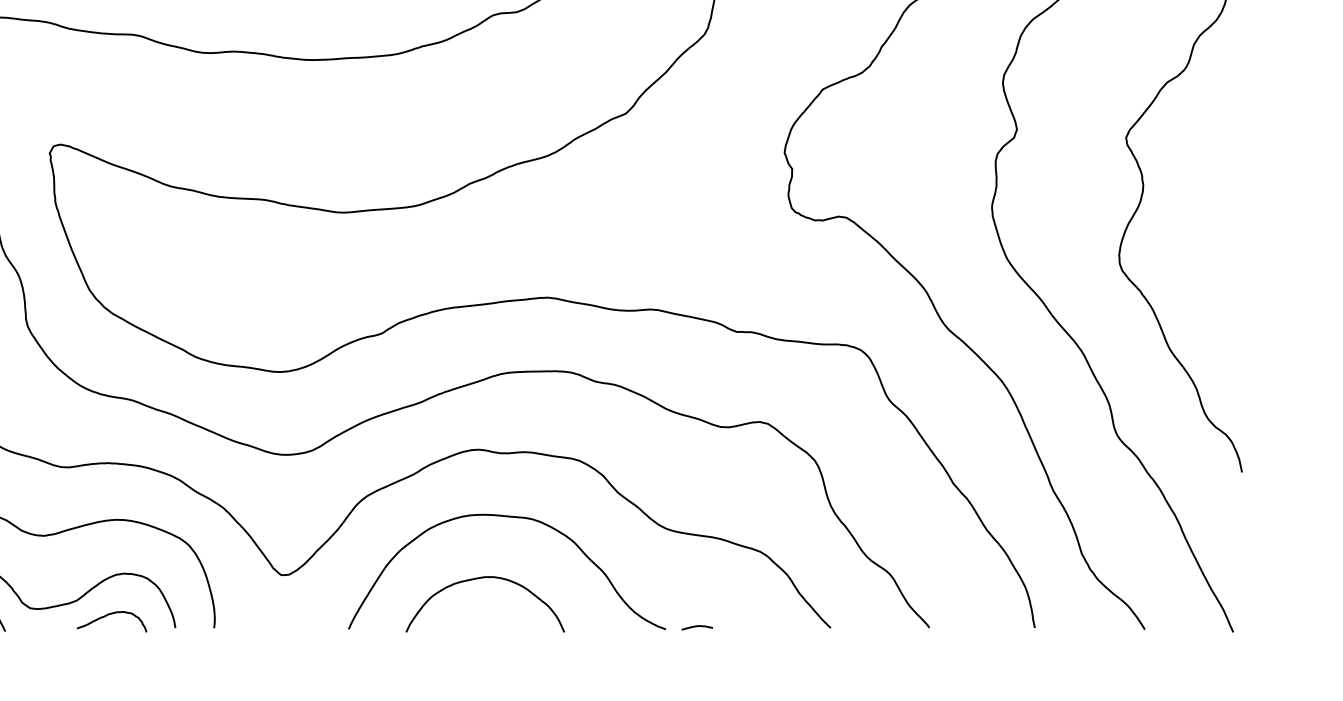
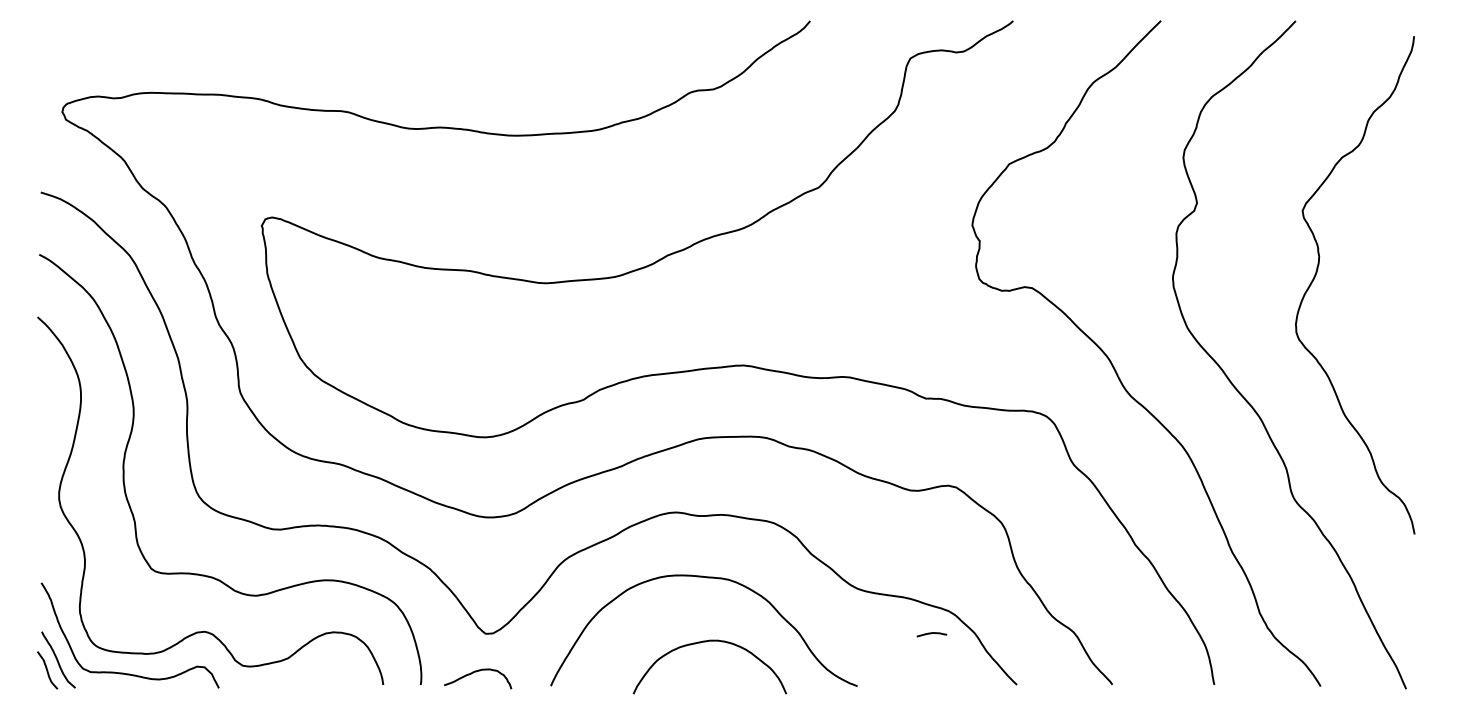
curve: (481, 578) -> (706, 642), moved
curve: (110, 615) -> (476, 672), moved
curve: (696, 627) -> (931, 634), moved

